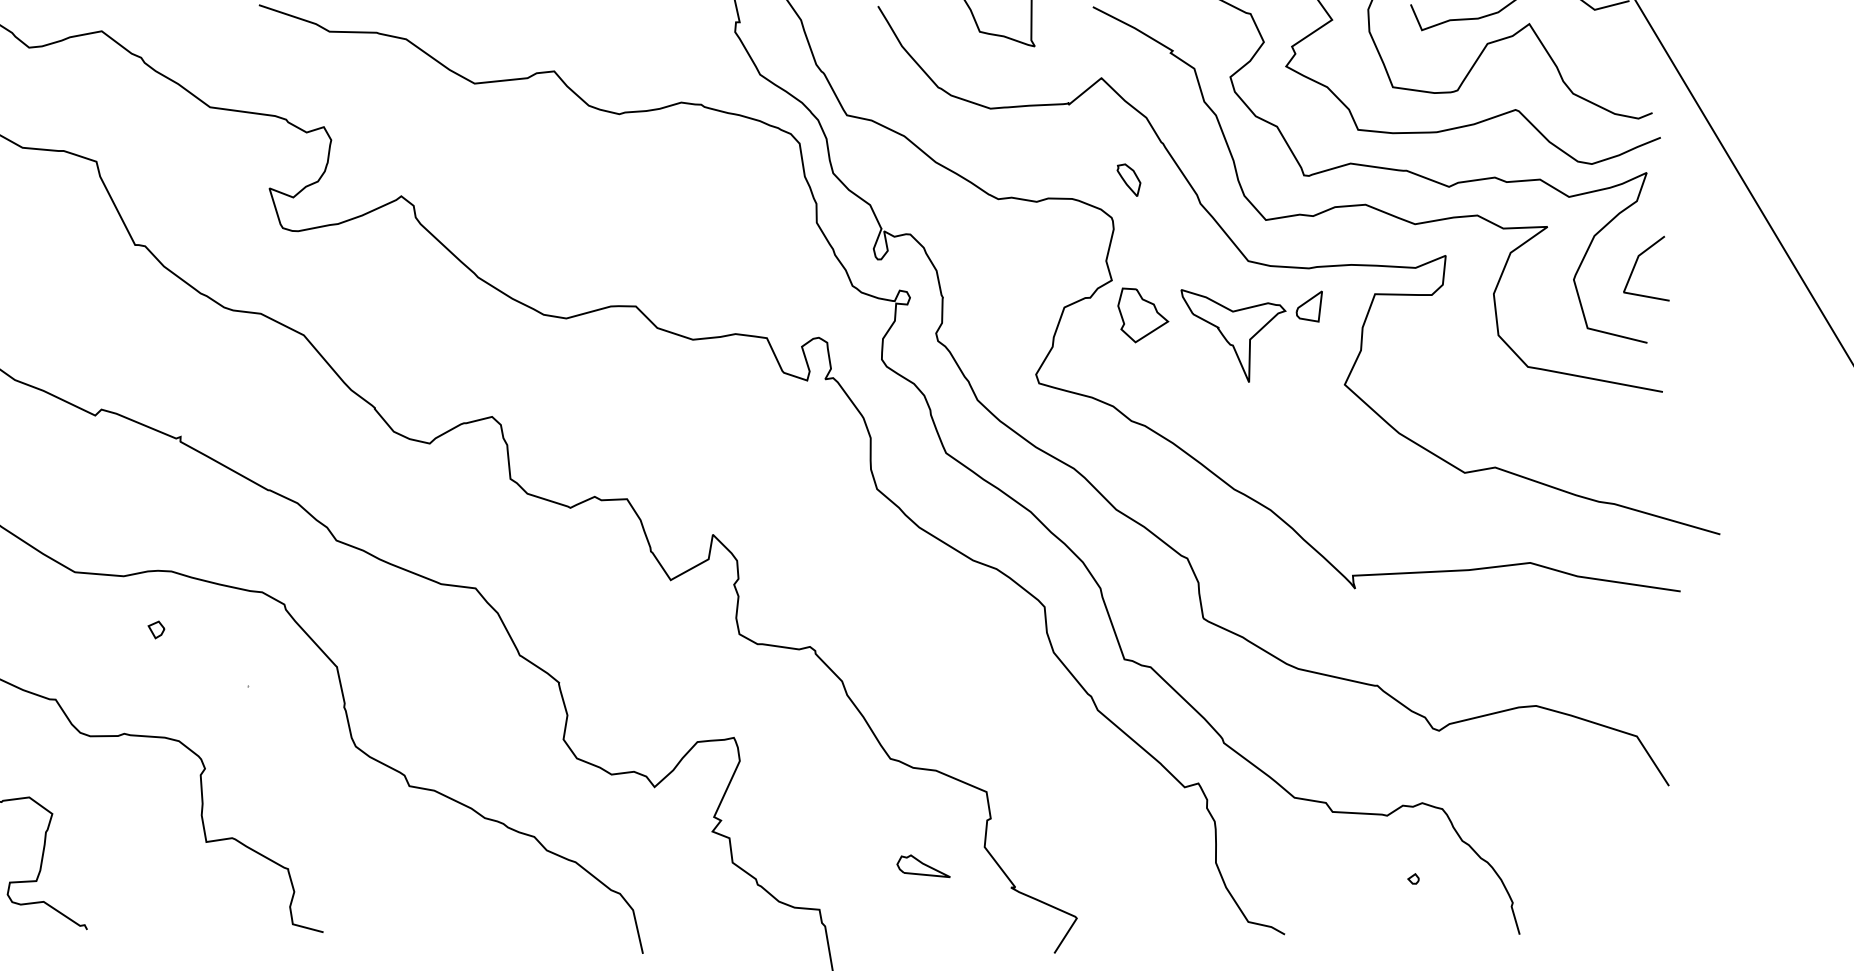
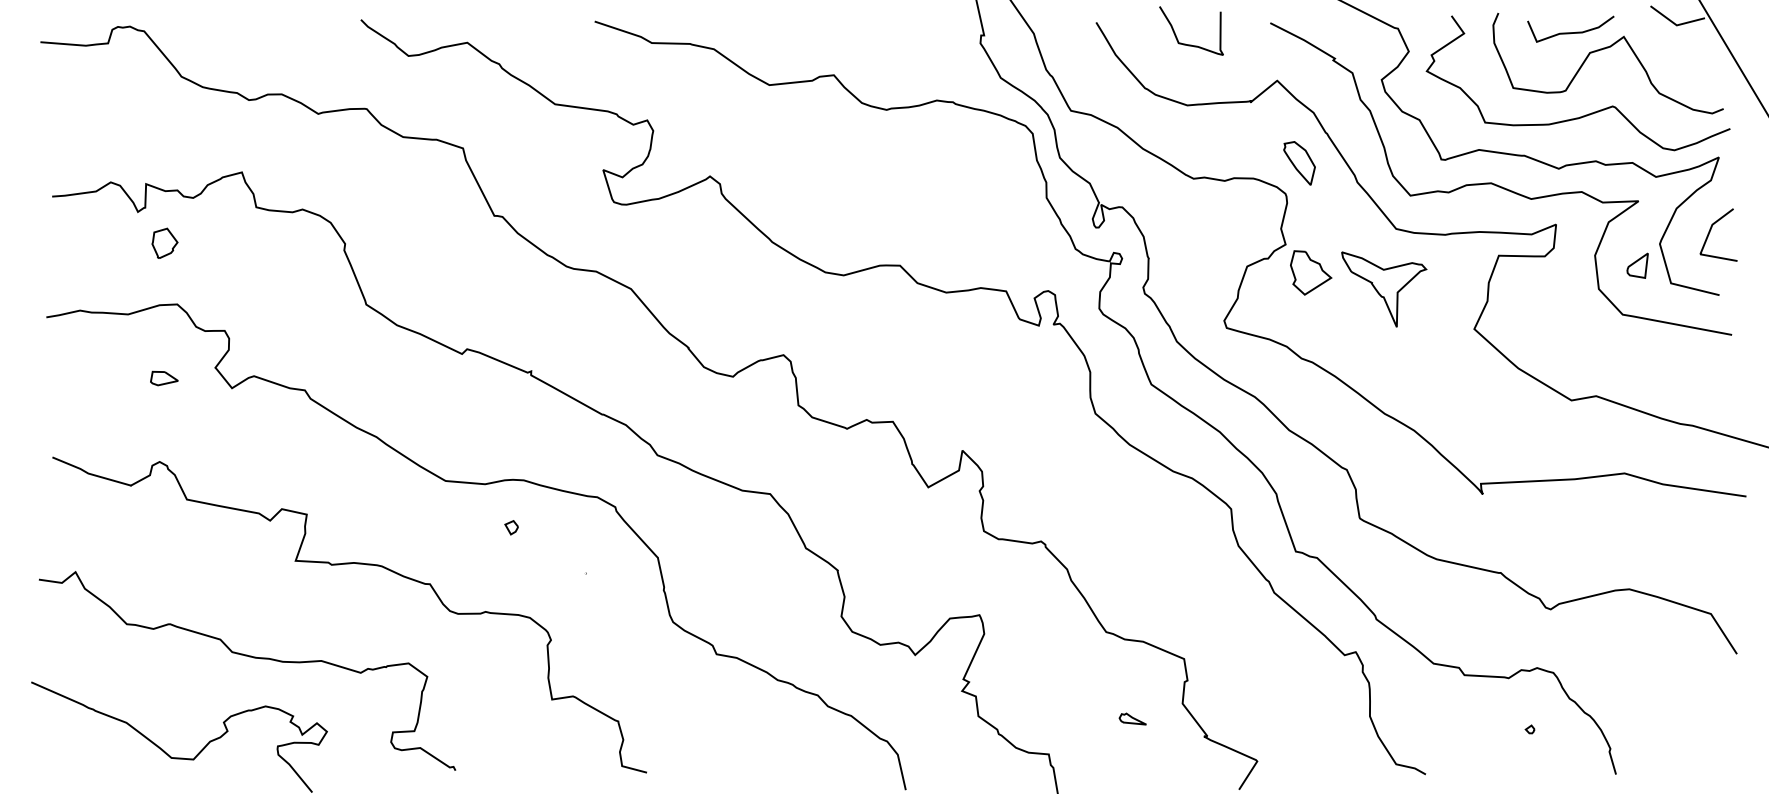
part: (1128, 180) -> (1299, 163), size x1.67
part: (1309, 306) -> (1637, 265), moved
part: (922, 865) -> (1132, 718), size x0.62

